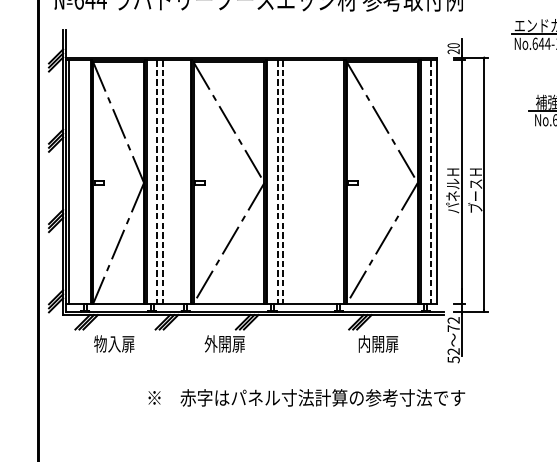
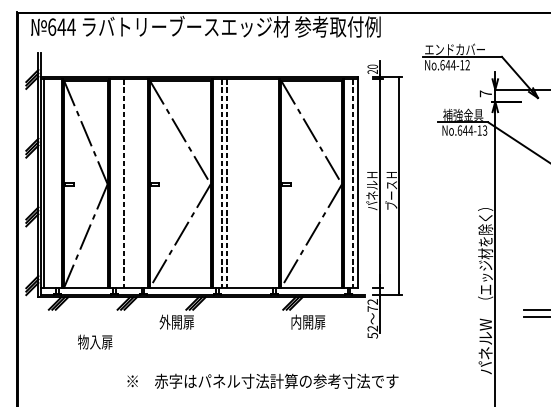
line: (157, 182) -> (119, 183), removed
text: (114, 343) -> (95, 341), moved
text: (306, 396) -> (262, 380), moved

